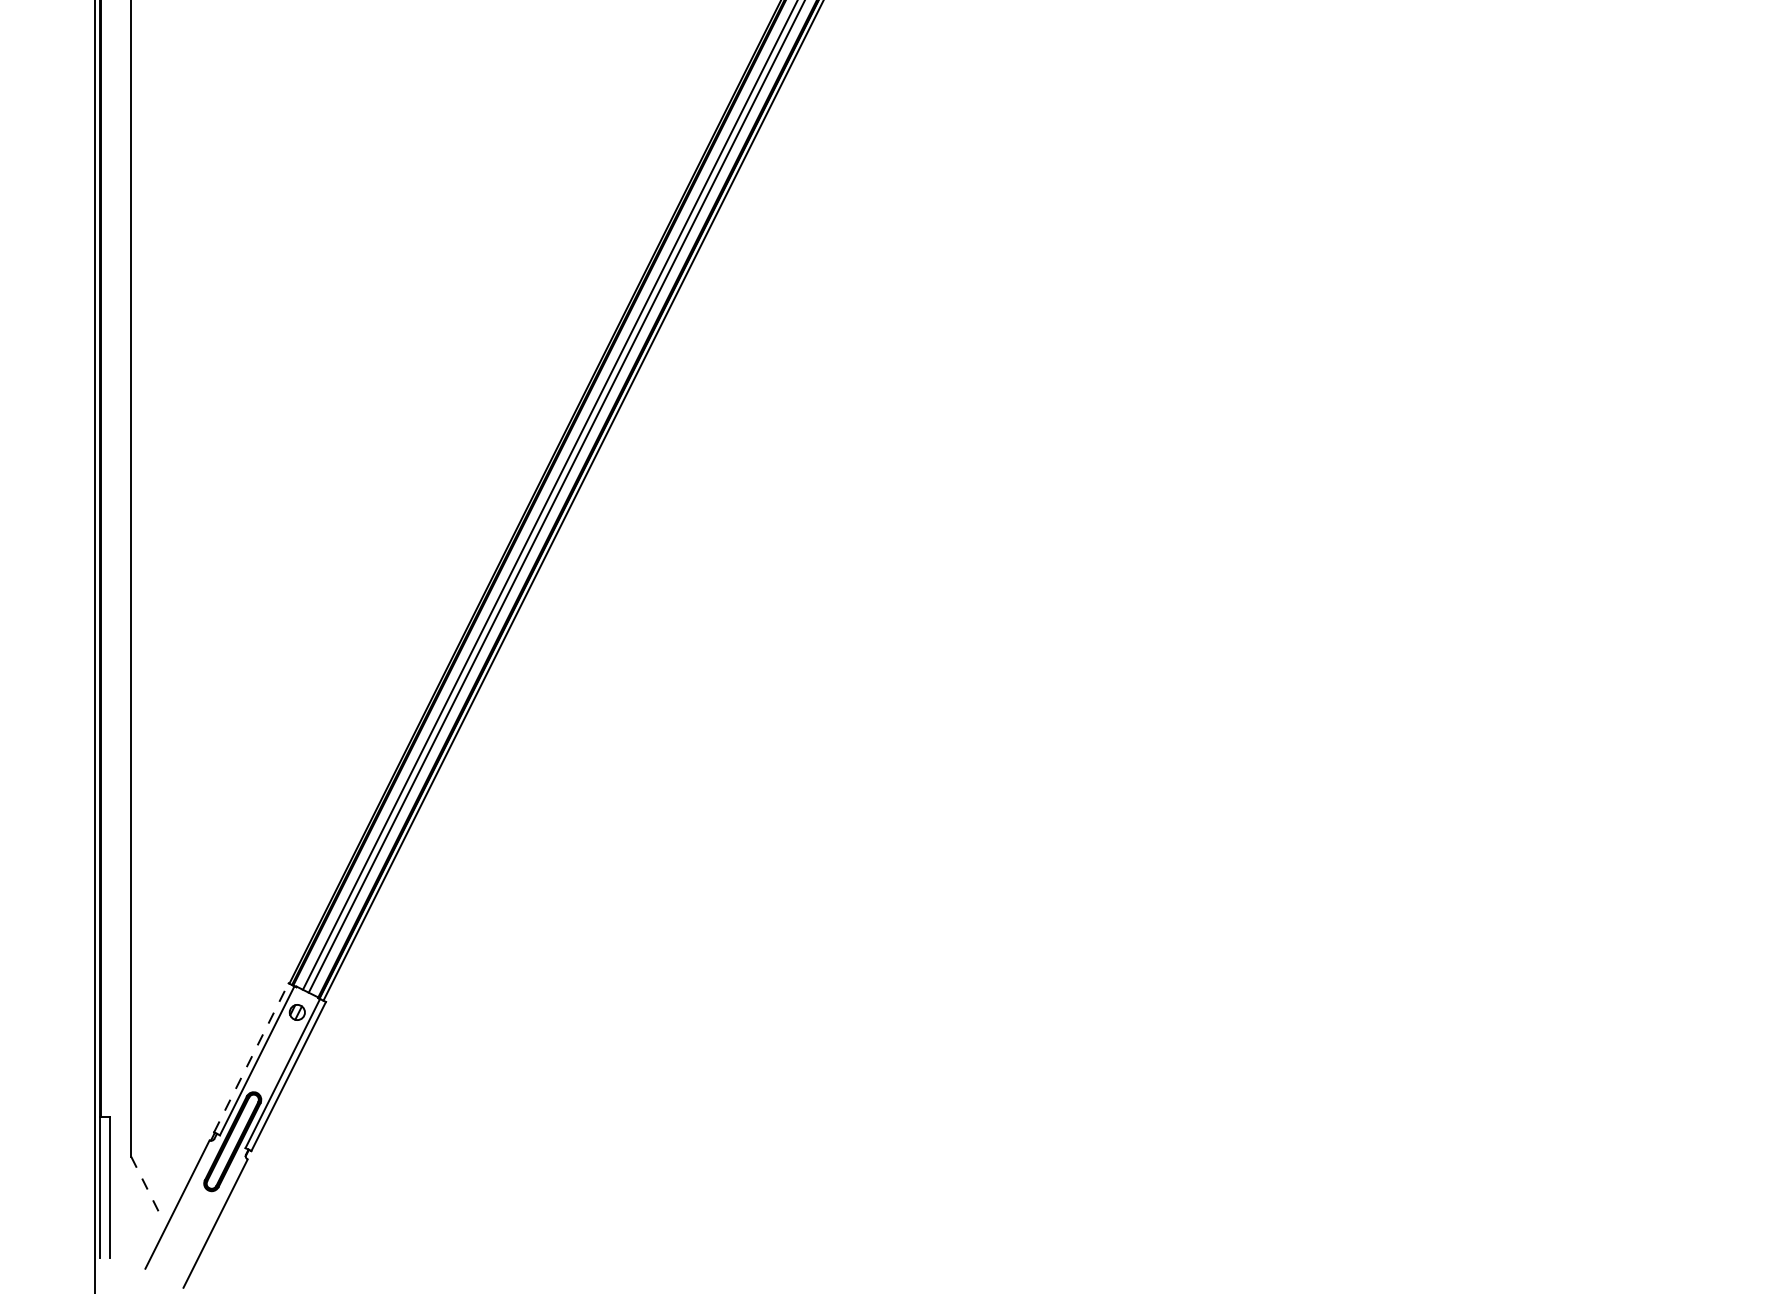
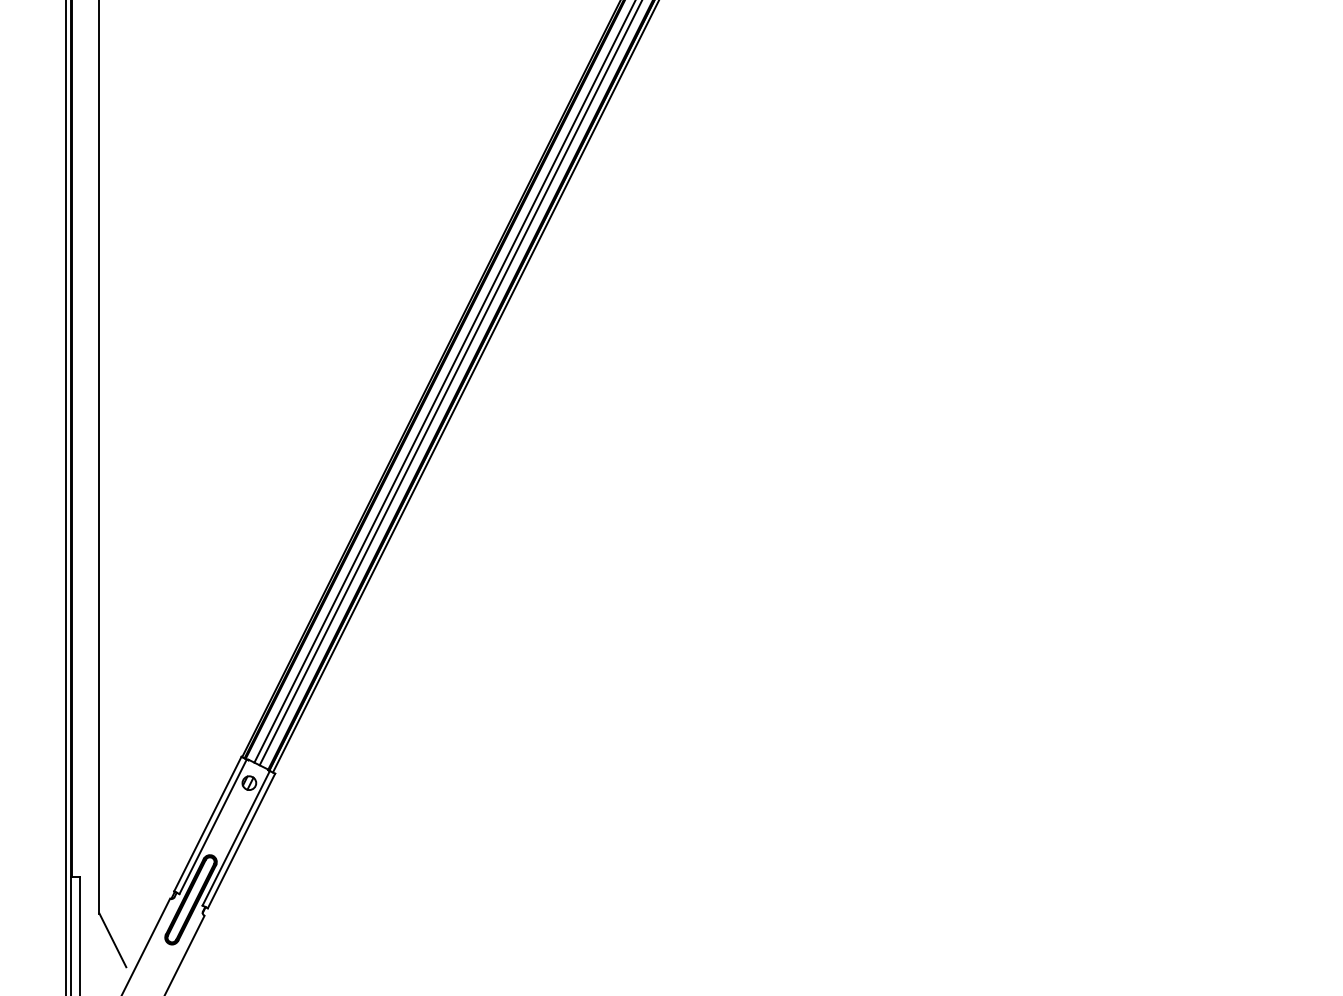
line: (251, 1057) -> (207, 823), dashed -> solid
line: (146, 1187) -> (113, 941), dashed -> solid

